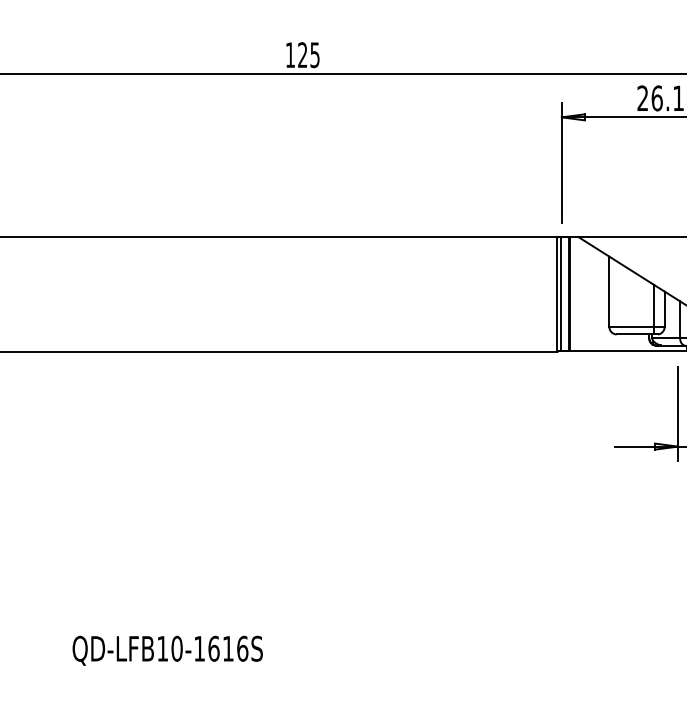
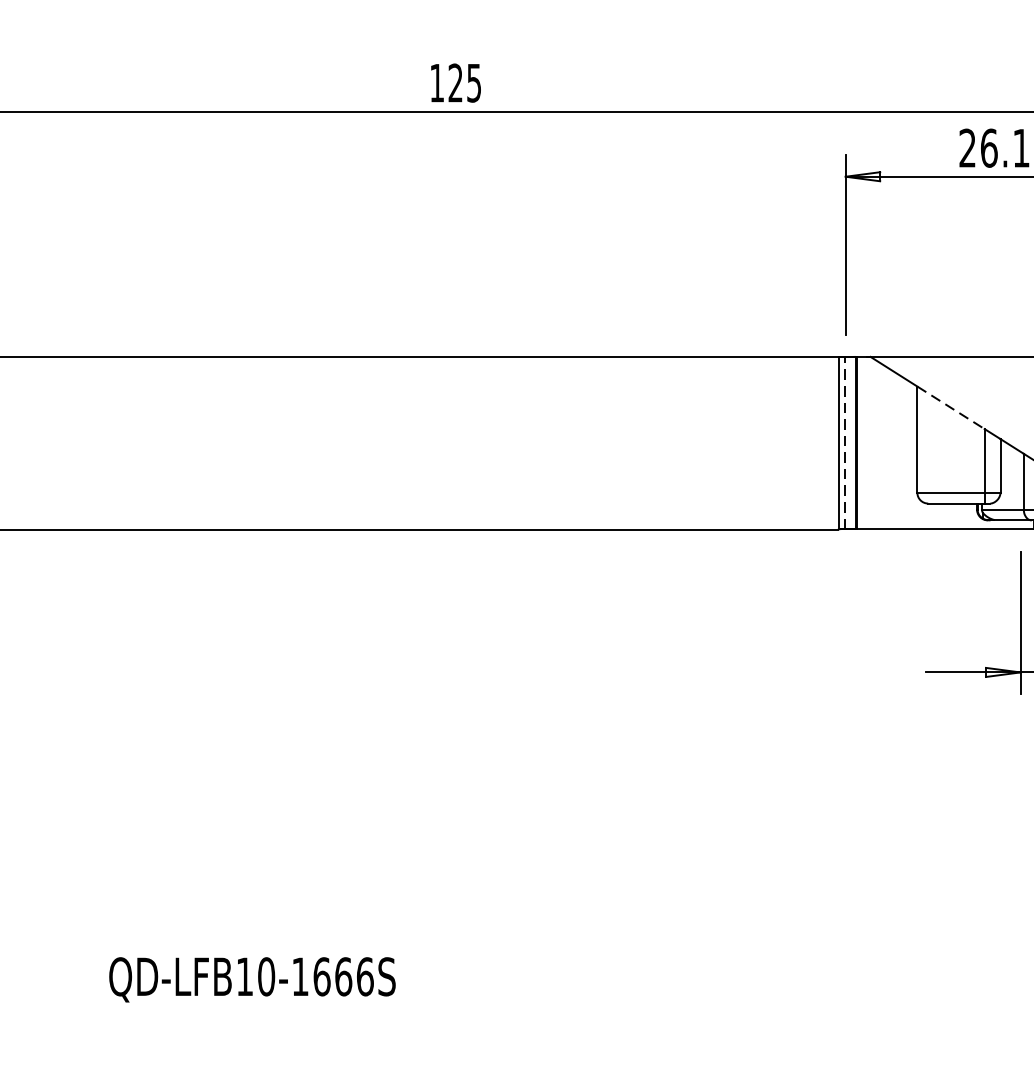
line: (632, 271) -> (952, 408), solid -> dashed
line: (561, 293) -> (845, 441), solid -> dashed
text: (228, 648) -> (343, 976), QD-LFB10-1616S -> QD-LFB10-1666S

